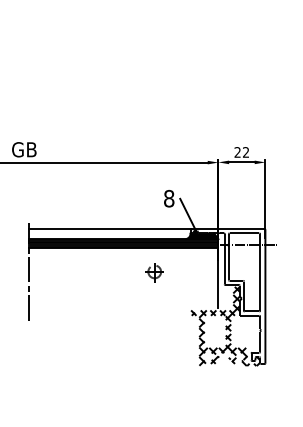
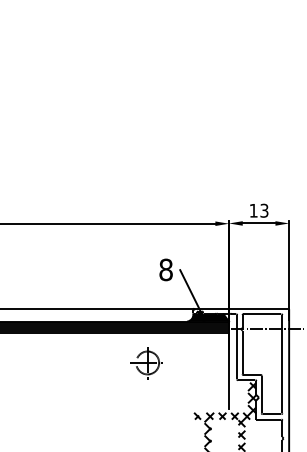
text: (241, 152) -> (258, 210), 22 -> 13
part: (154, 272) -> (147, 364), size x1.4

